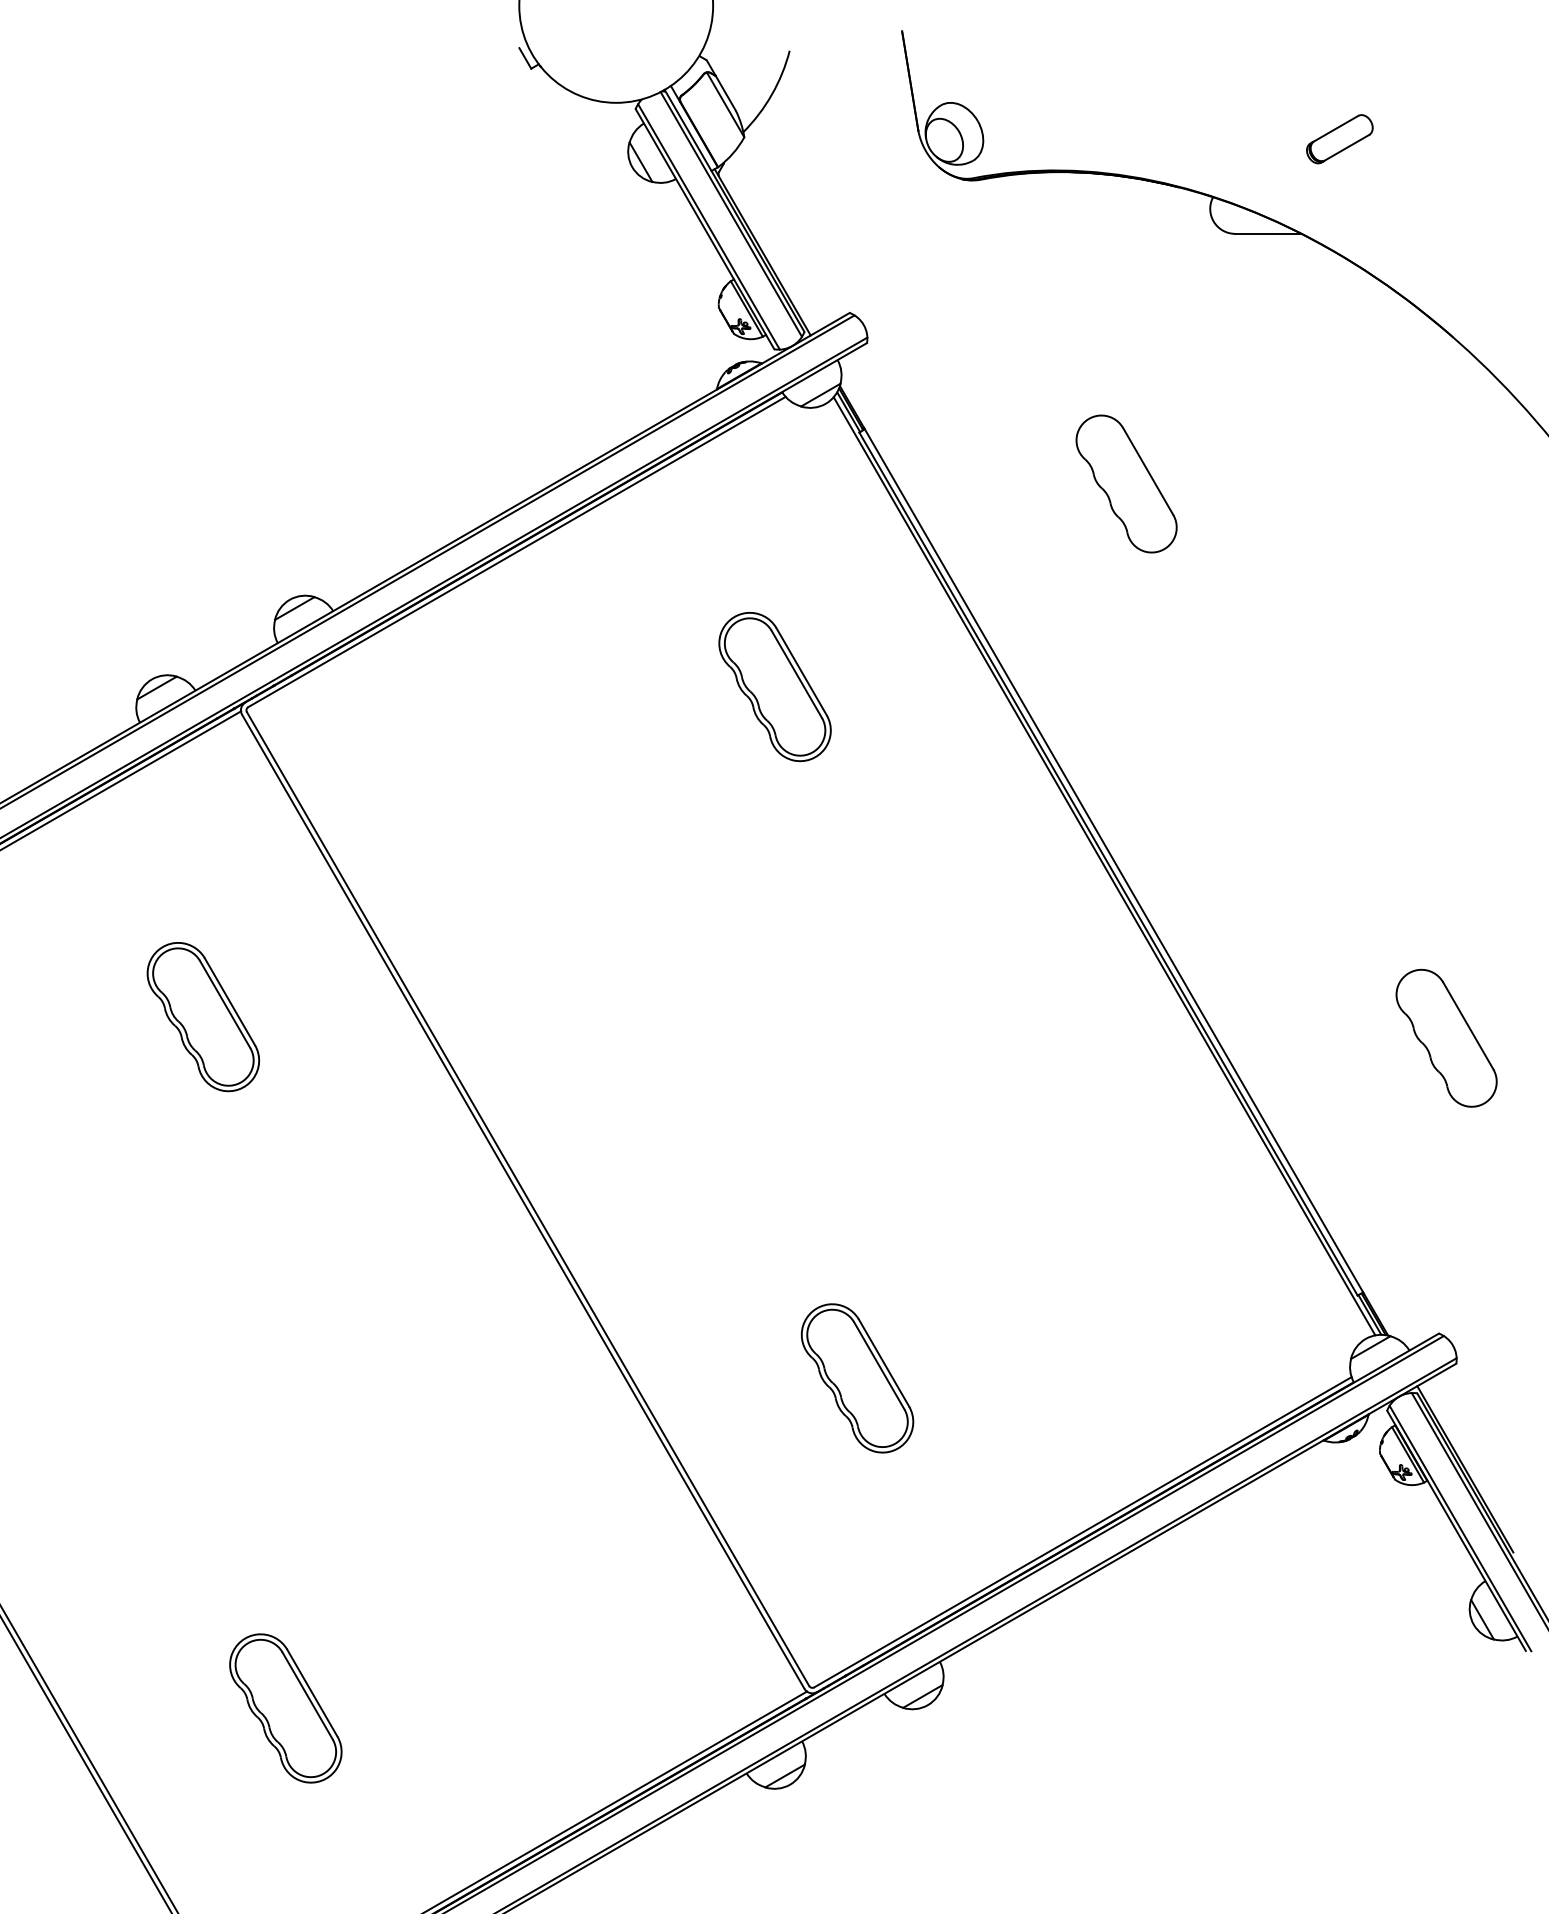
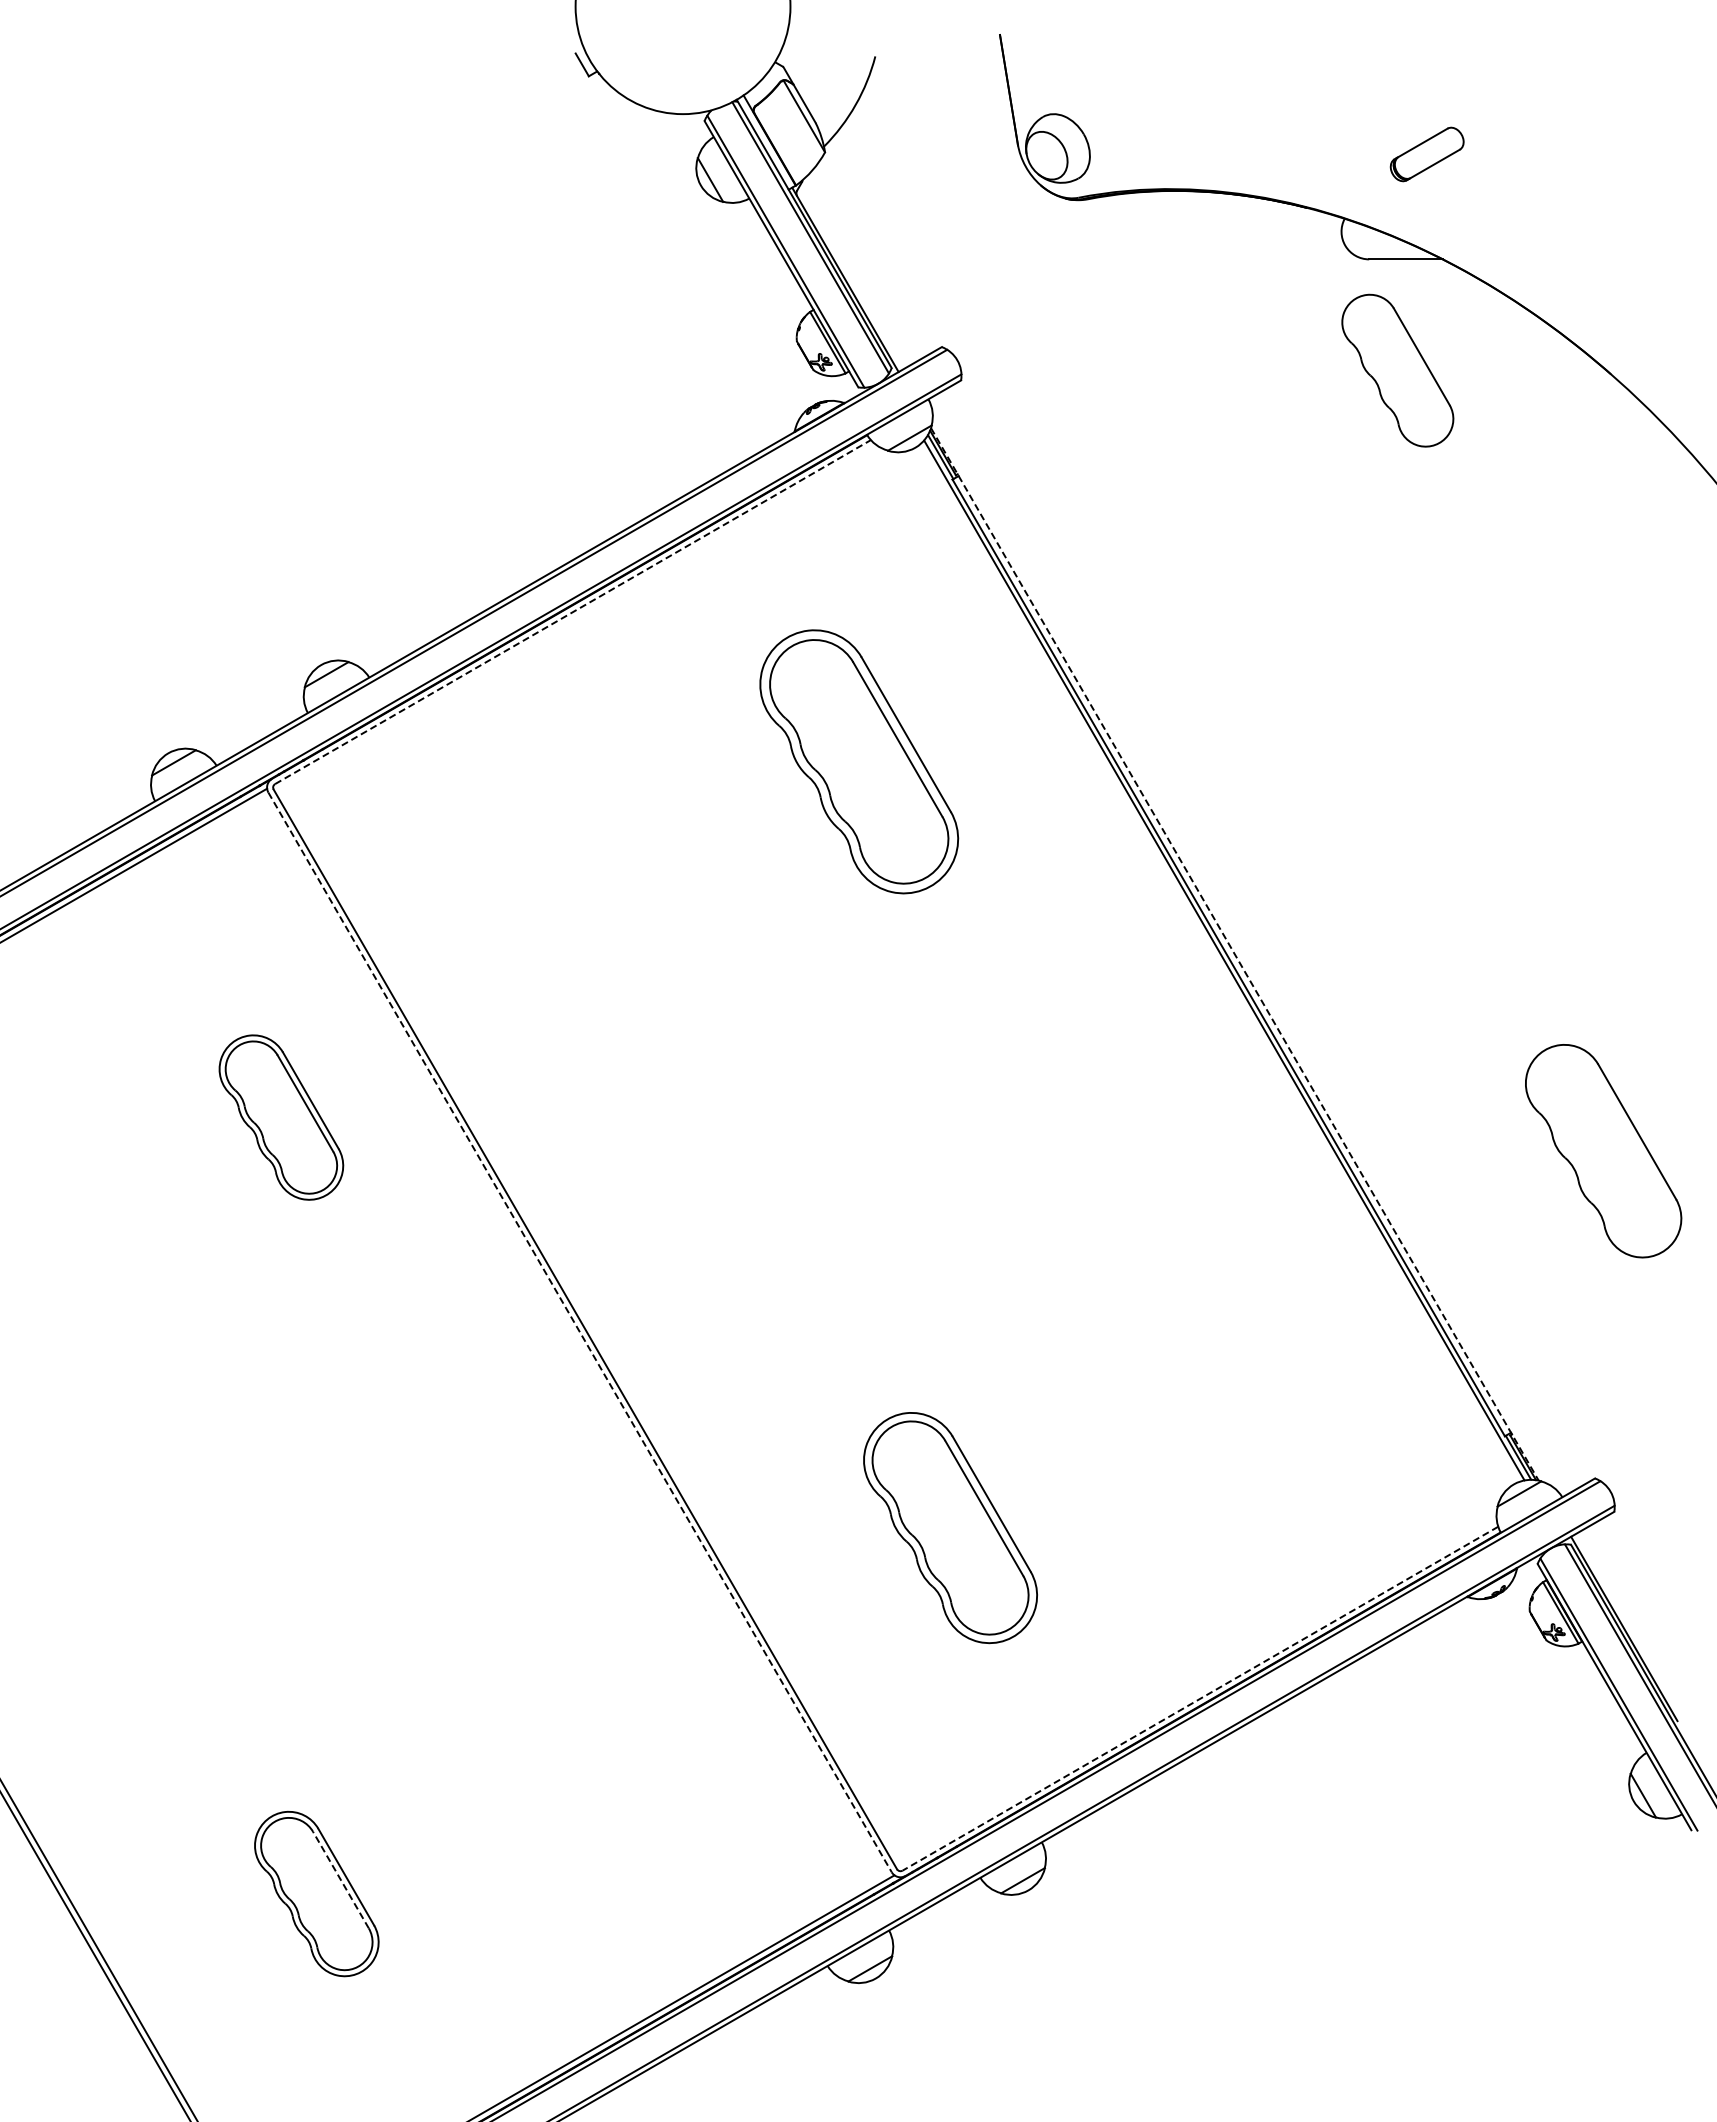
part: (1339, 139) -> (1426, 154), moved
part: (1126, 483) -> (1397, 370), moved
line: (517, 552) -> (573, 612), solid -> dashed
part: (774, 686) -> (858, 761), size x1.6
line: (1113, 860) -> (1234, 954), solid -> dashed
part: (203, 1016) -> (281, 1117), moved
part: (1446, 1037) -> (1603, 1150), size x1.4
line: (523, 1201) -> (580, 1332), solid -> dashed
part: (857, 1378) -> (950, 1528), size x1.4
line: (1083, 1532) -> (1200, 1698), solid -> dashed
line: (307, 1696) -> (340, 1880), solid -> dashed

